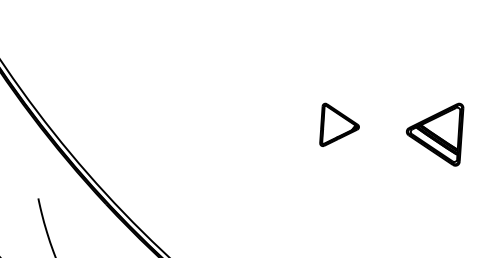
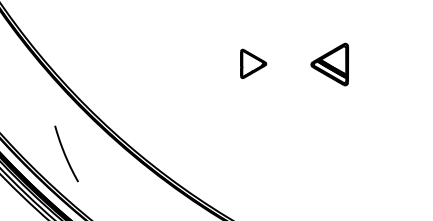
part: (433, 133) -> (329, 64), moved

